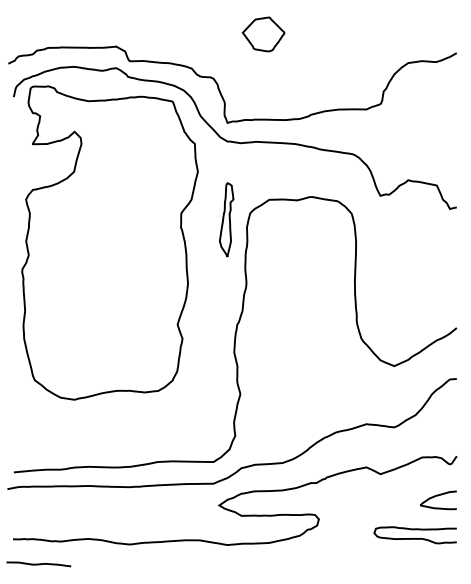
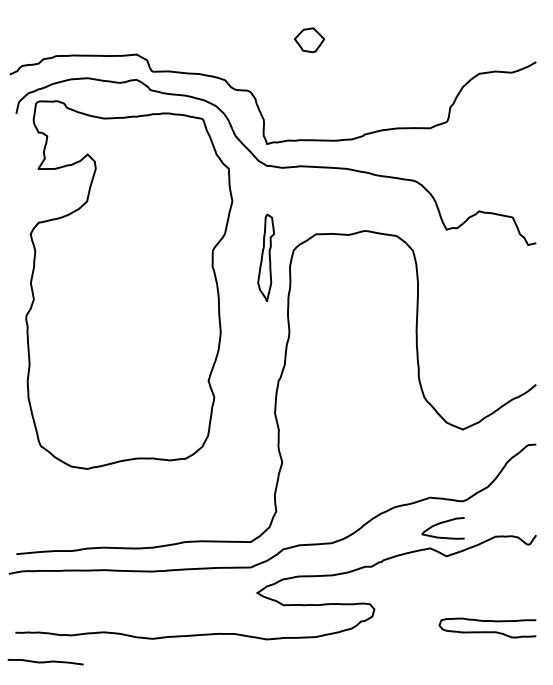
part: (263, 34) -> (309, 40), size x0.6
curve: (438, 496) -> (443, 523), moved

